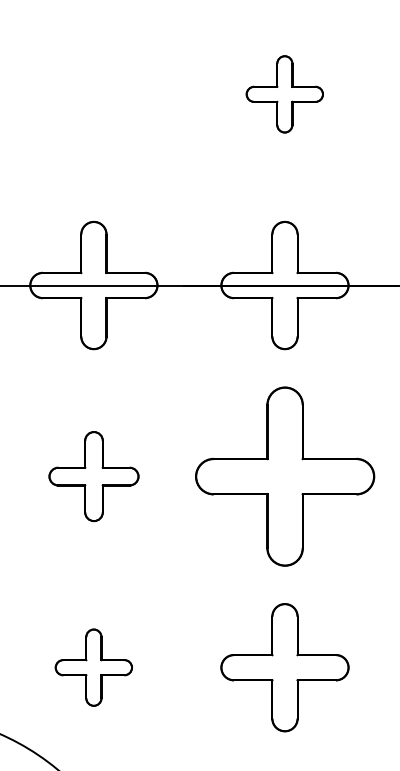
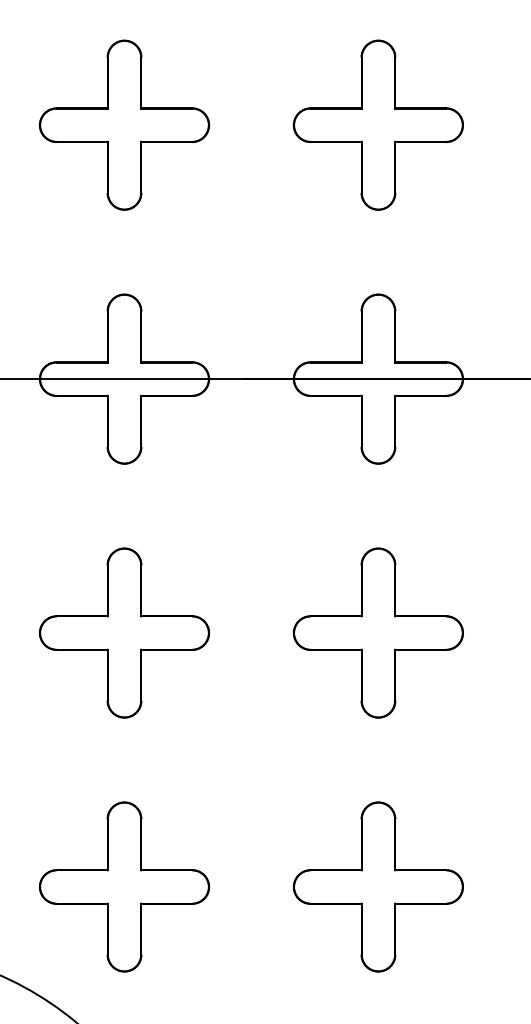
part: (93, 93) -> (124, 124), added
part: (284, 93) -> (377, 124), size x1.67
part: (93, 476) -> (124, 632), size x1.43
part: (284, 476) -> (377, 632), size x0.71
part: (93, 667) -> (124, 886), size x1.67

